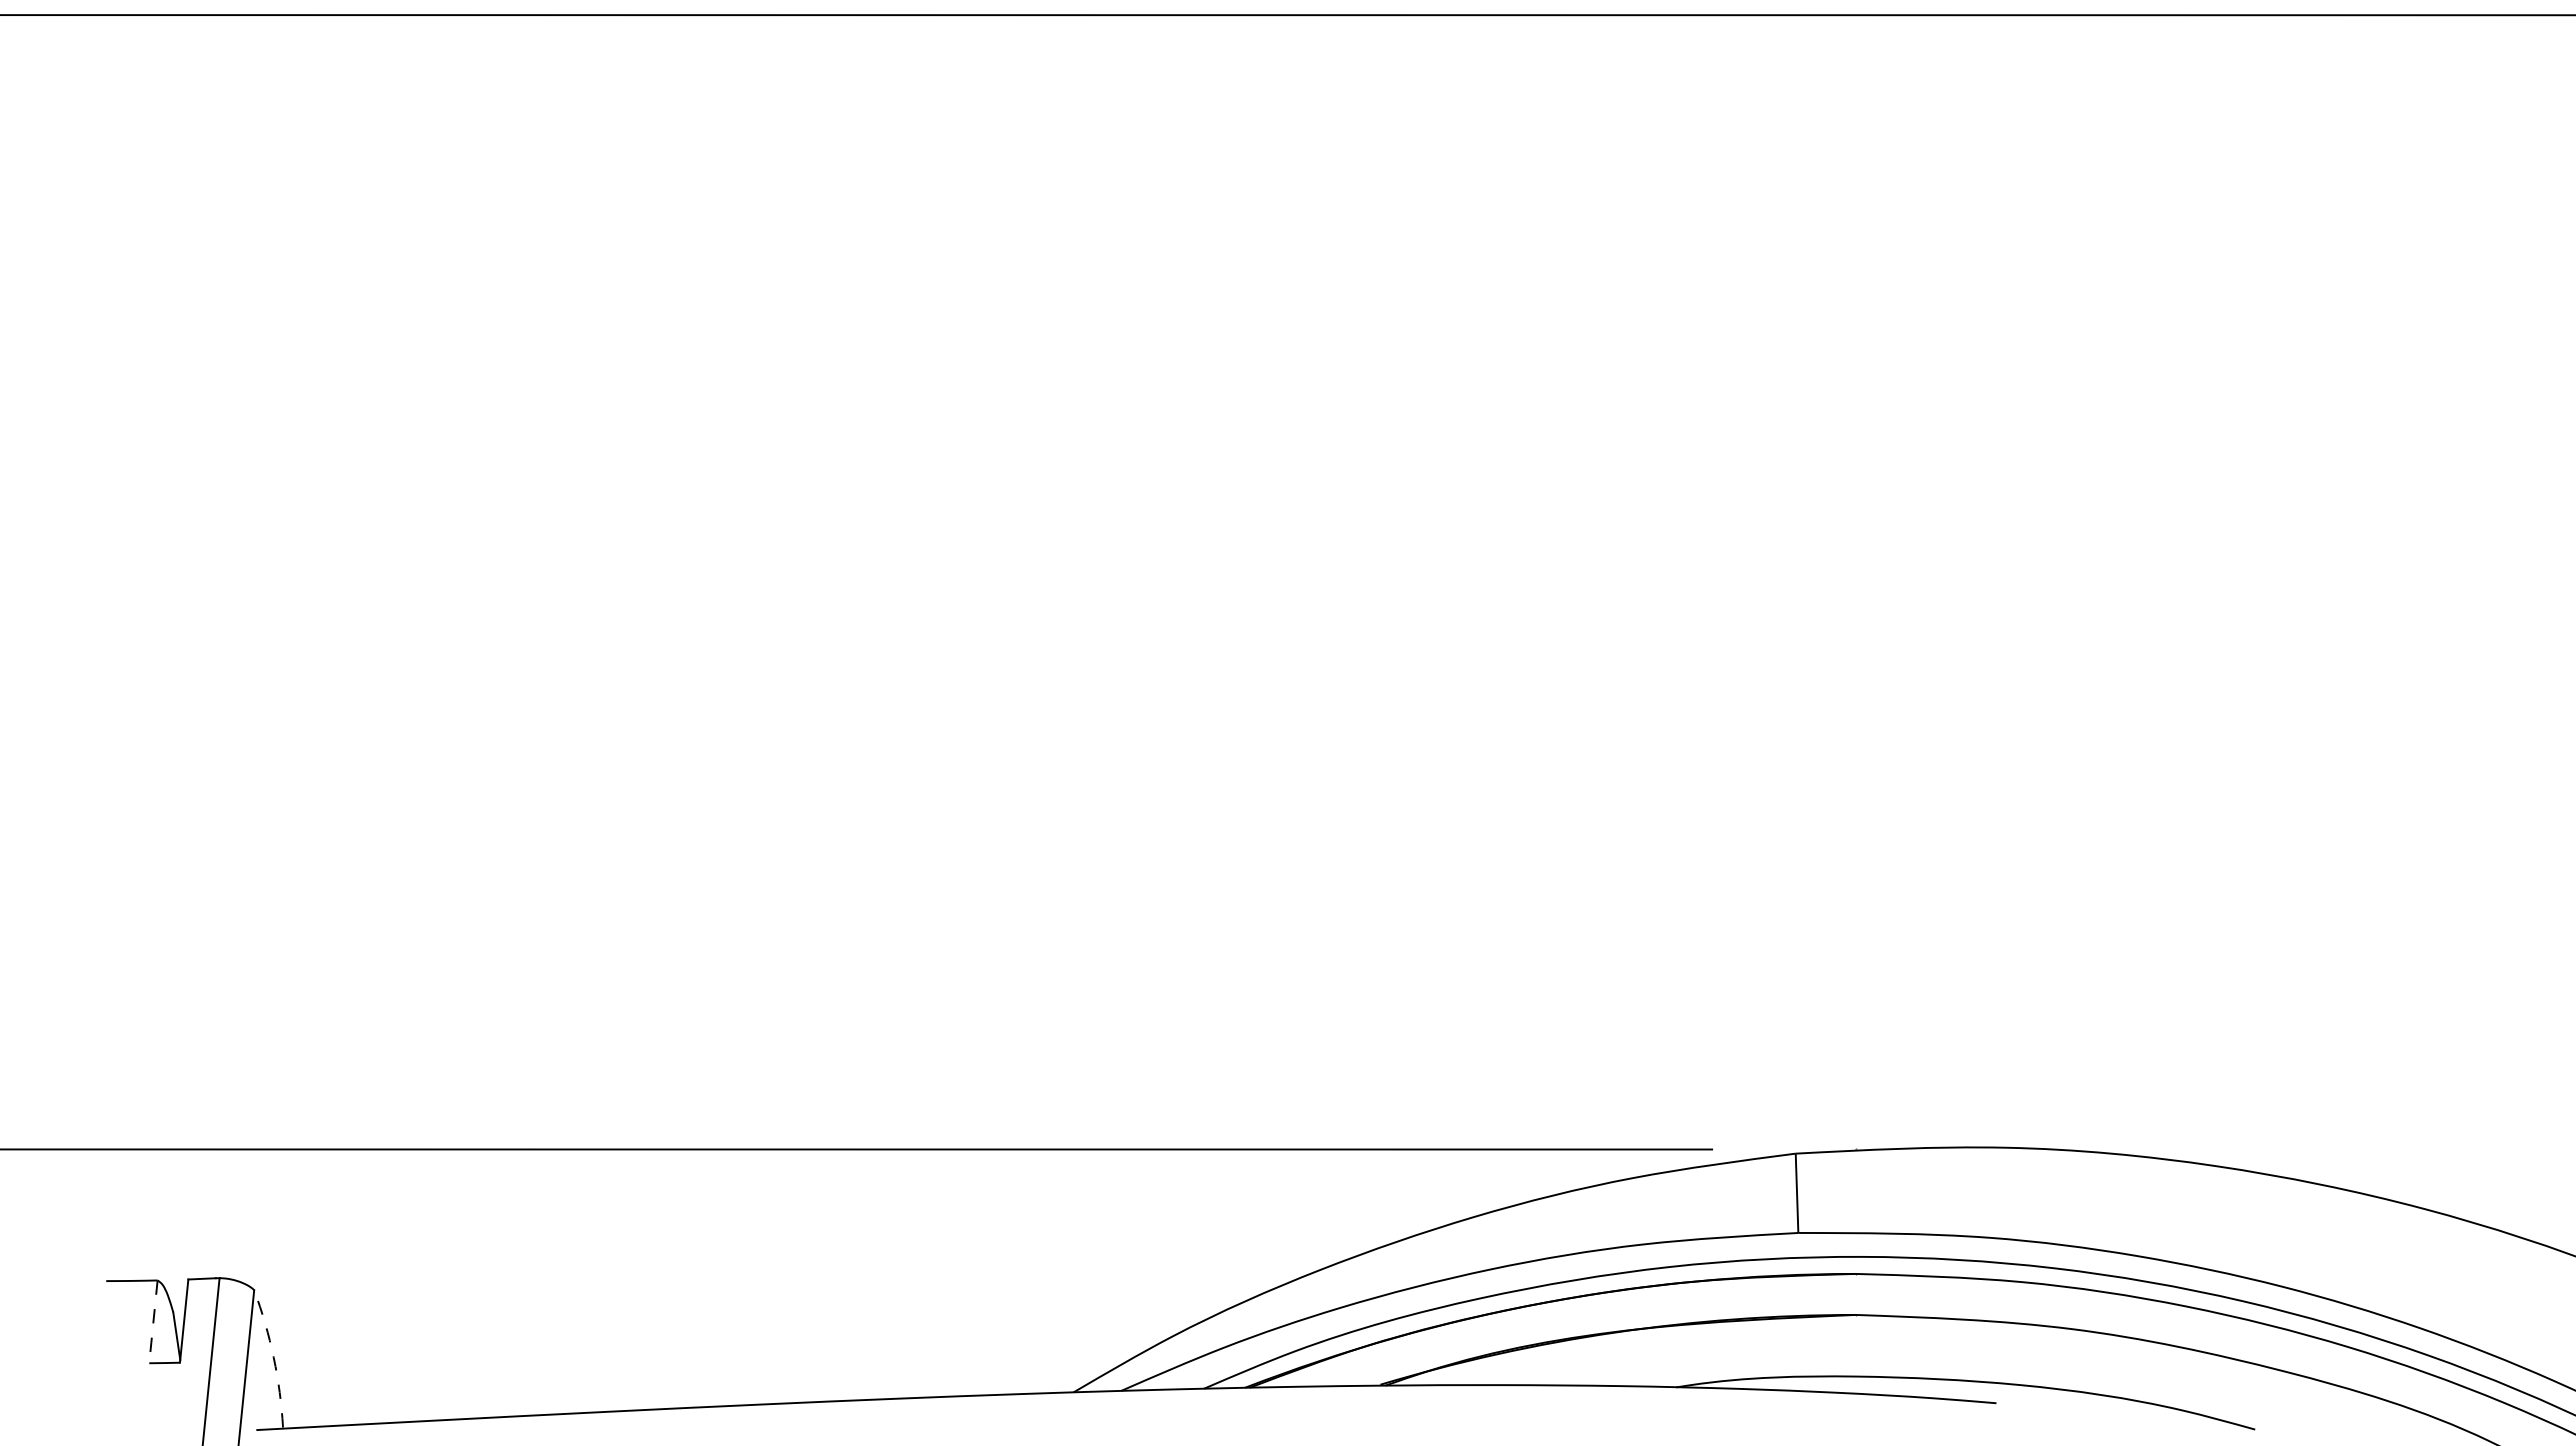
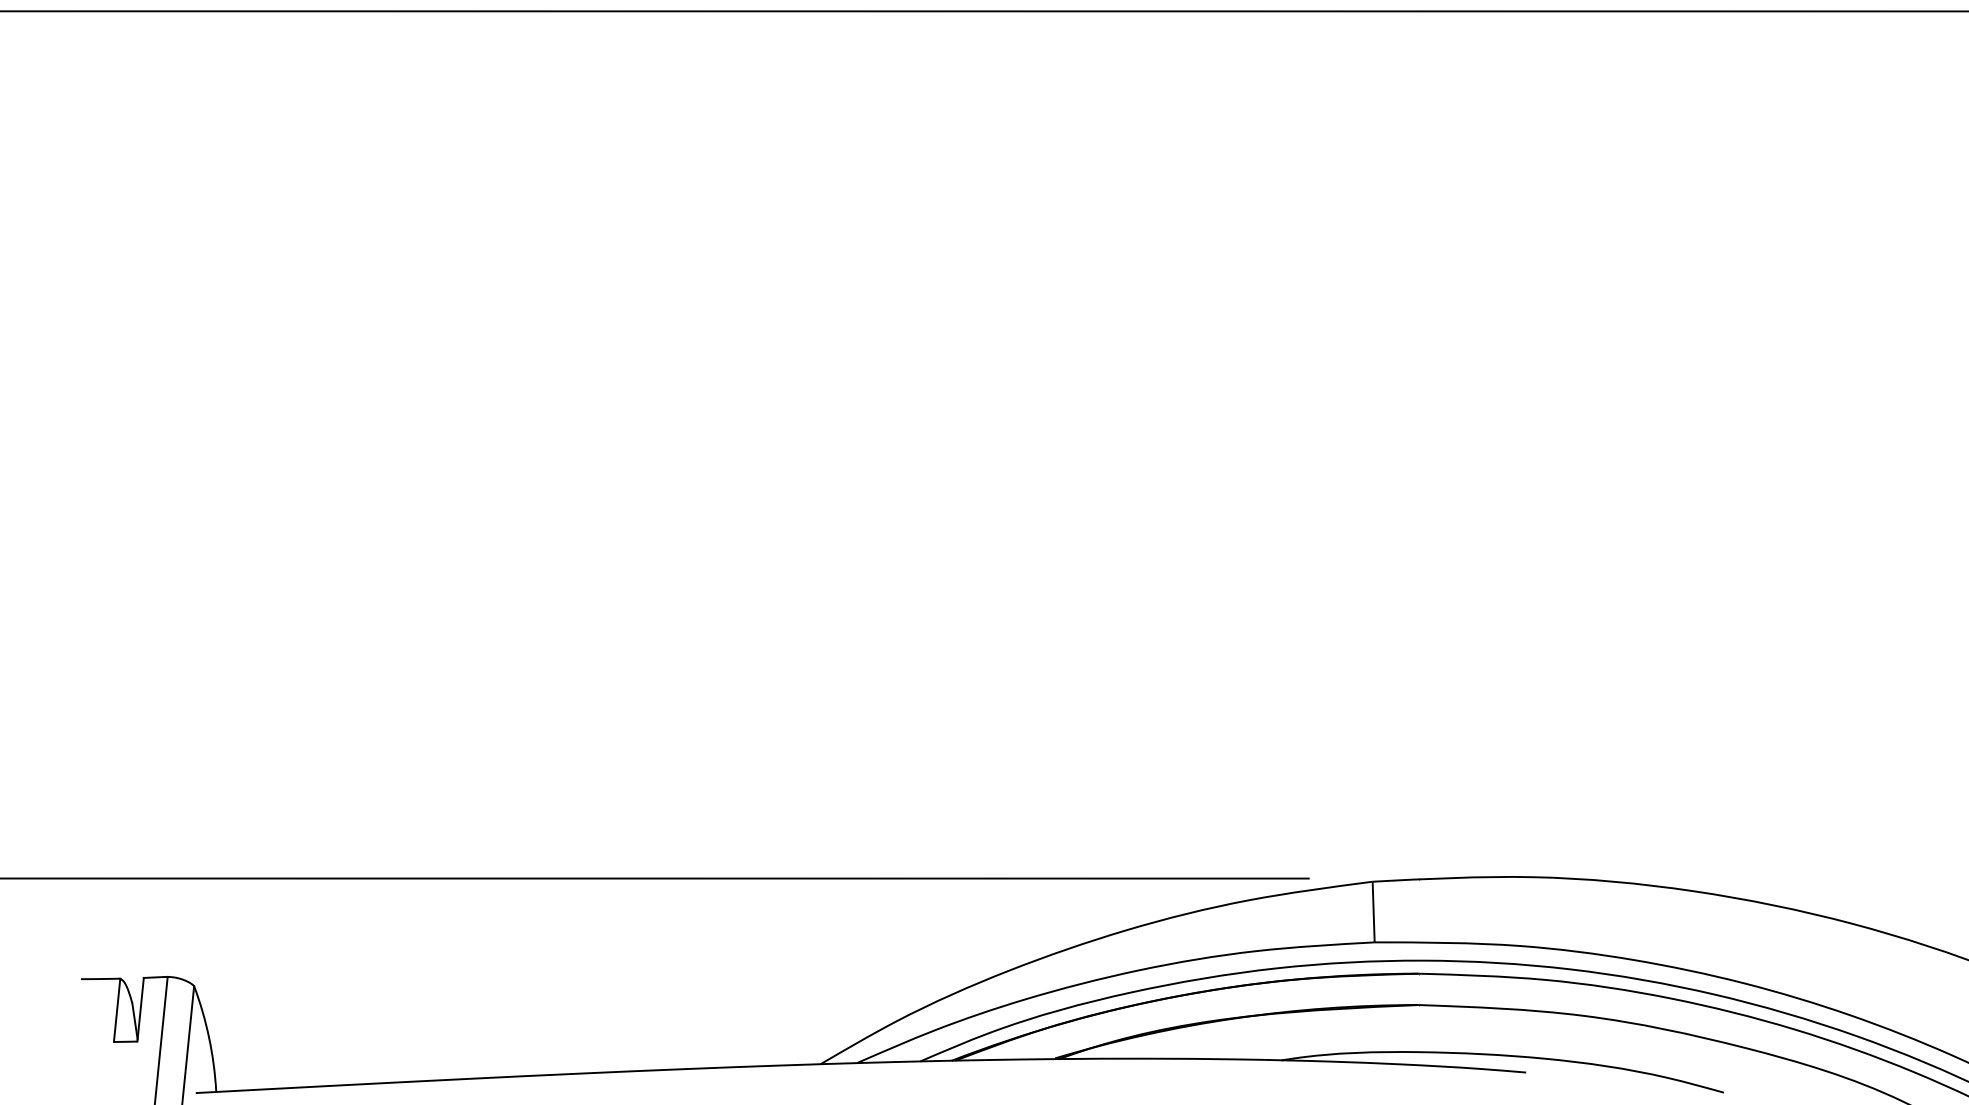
line: (153, 1321) -> (117, 1010), dashed -> solid
arc: (273, 1357) -> (208, 1037), dashed -> solid

